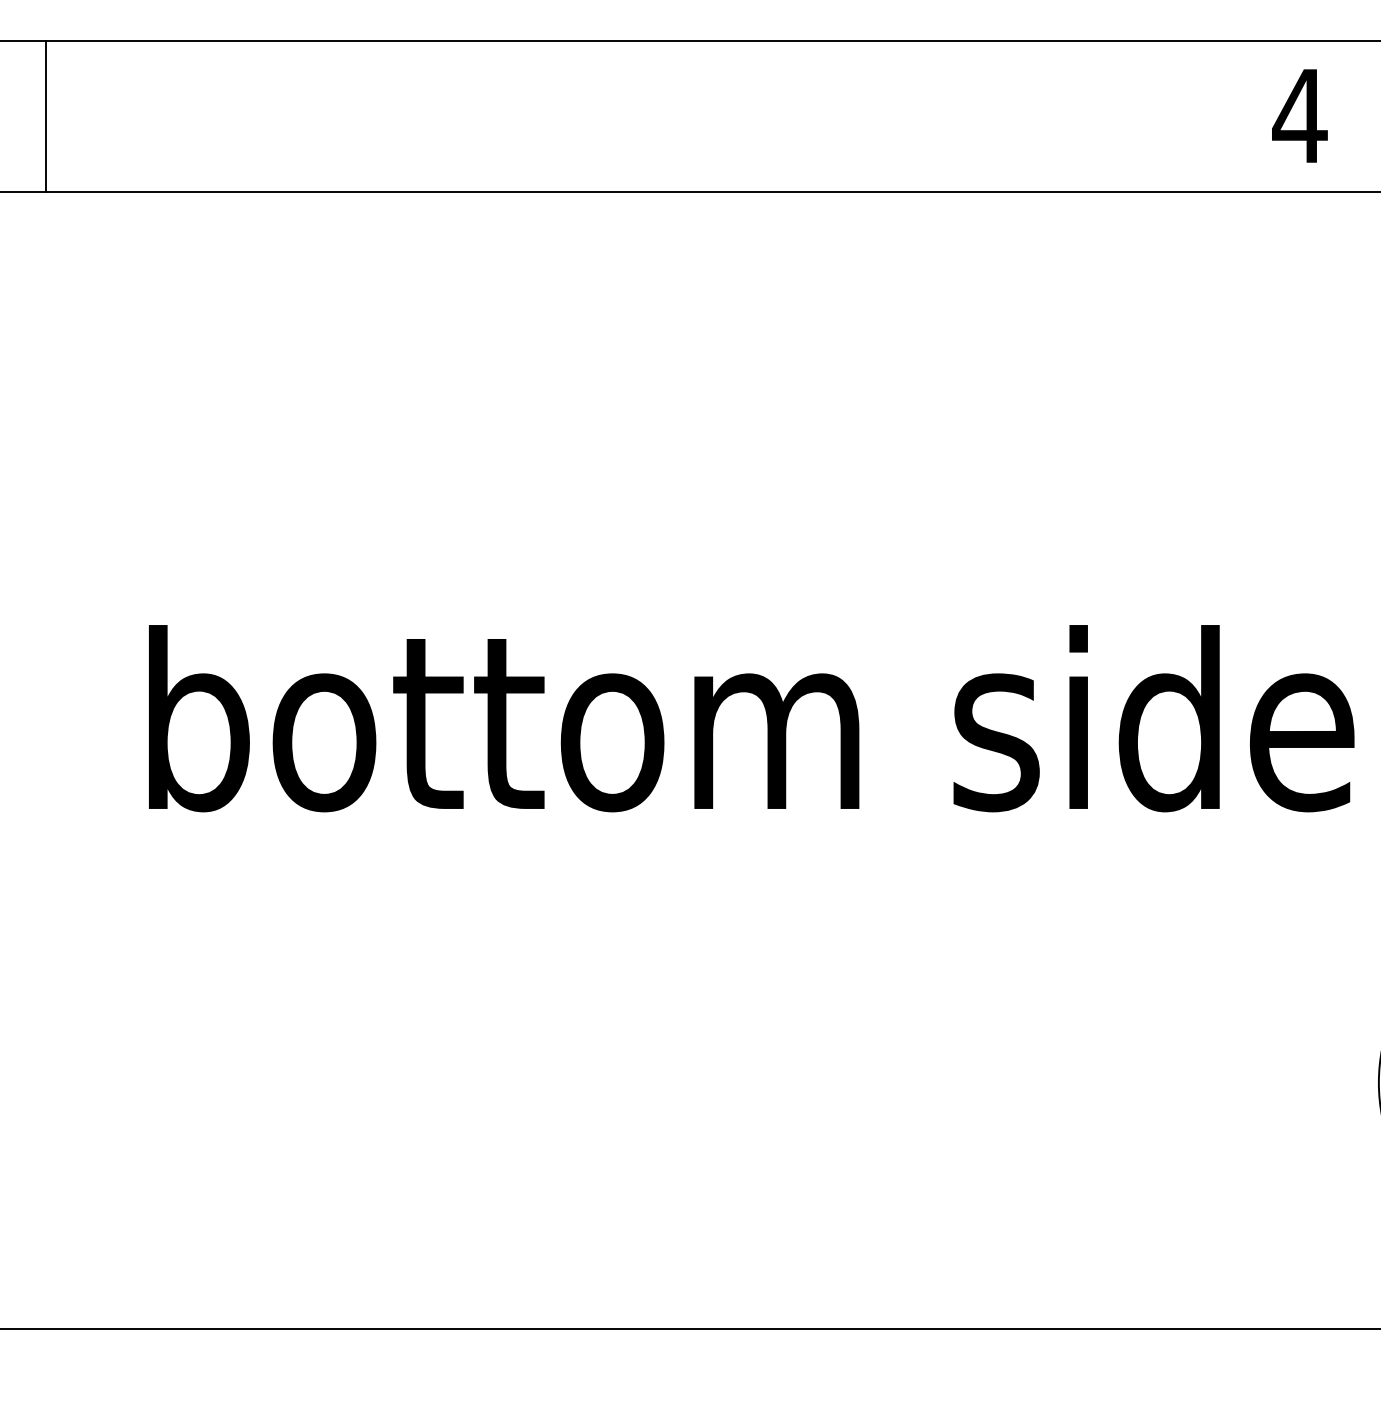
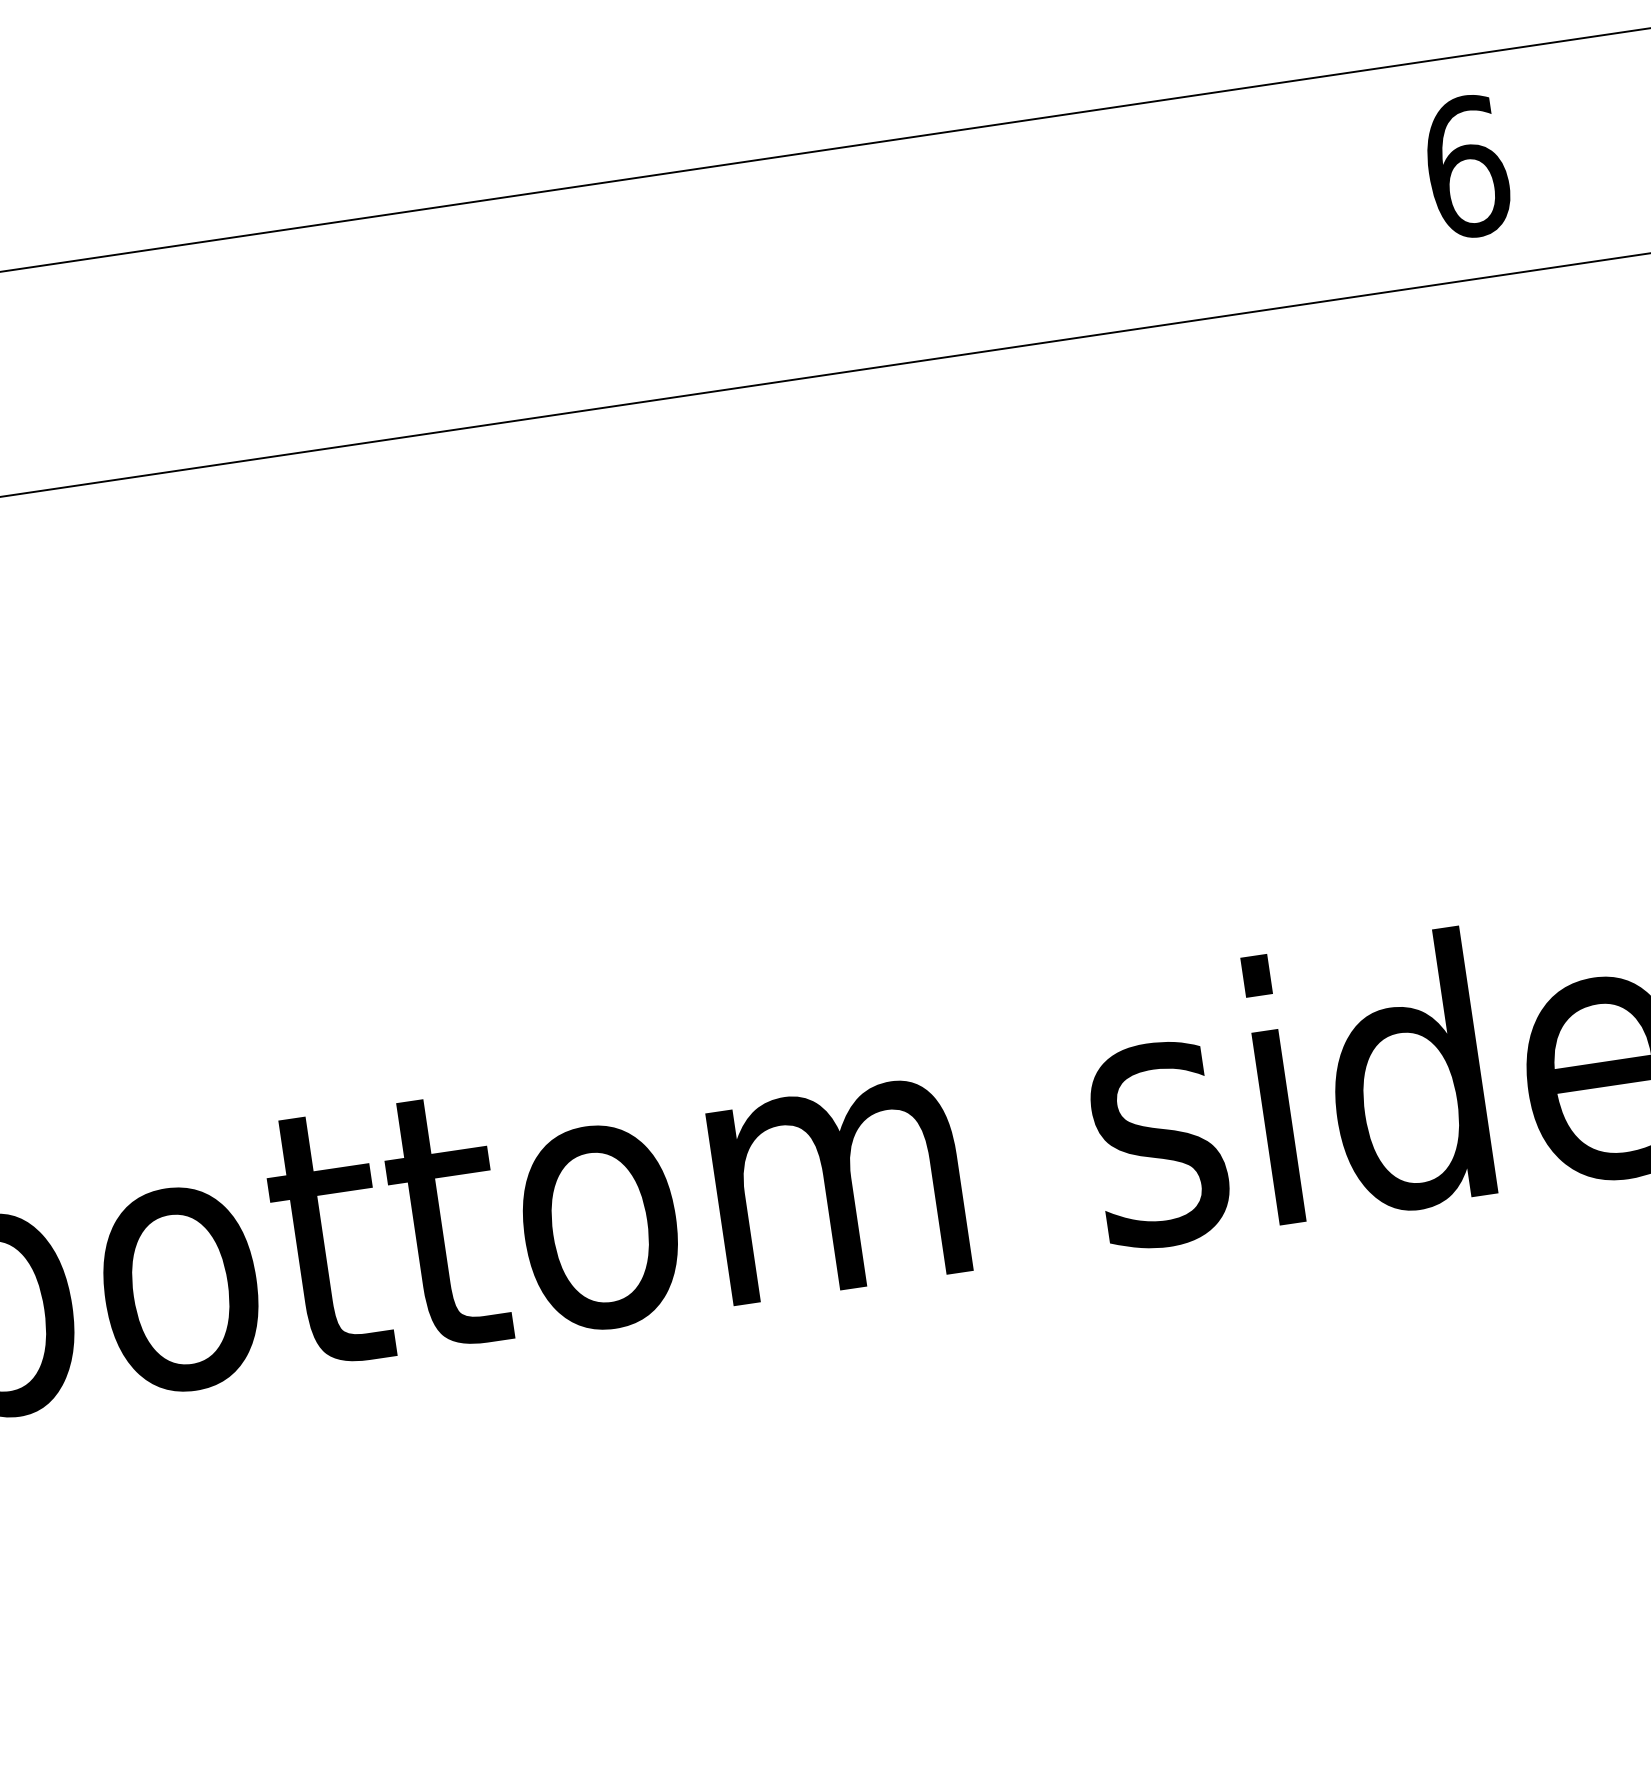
text: (1299, 115) -> (1465, 166), 4 -> 6

